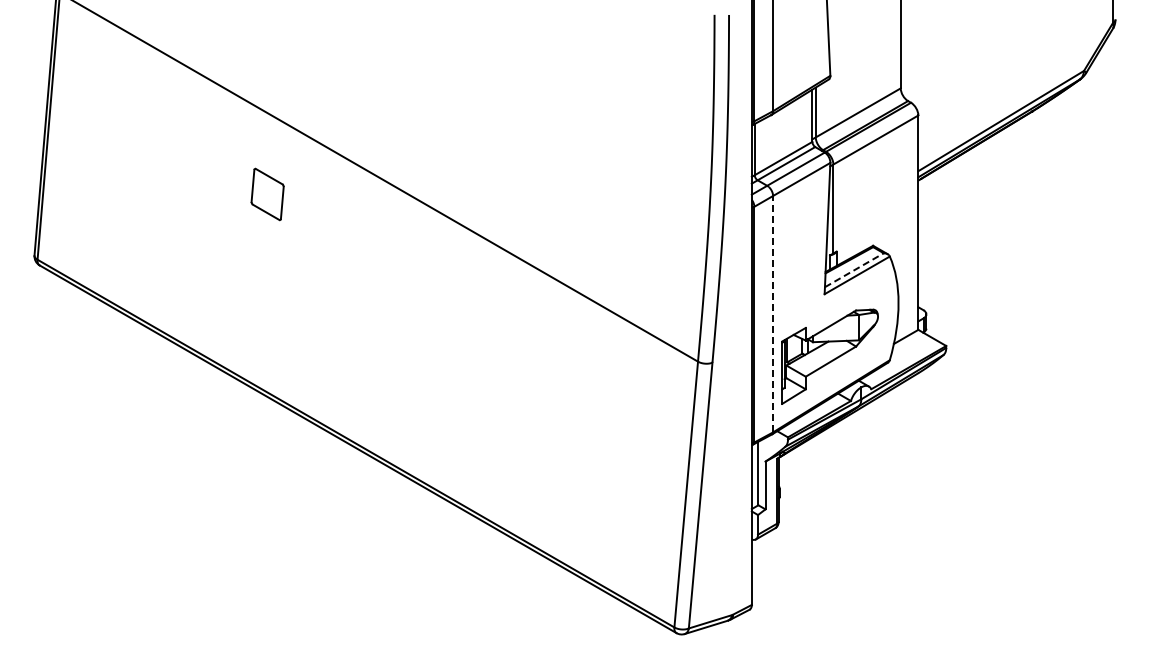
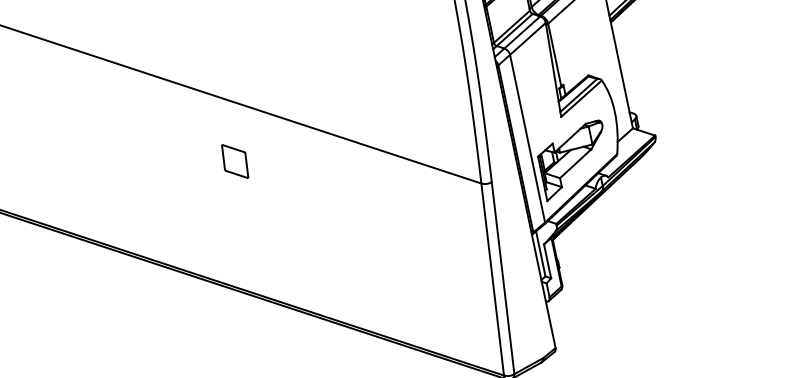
part: (267, 194) -> (235, 161), moved
line: (854, 270) -> (578, 95), dashed -> solid
line: (773, 313) -> (527, 138), dashed -> solid

